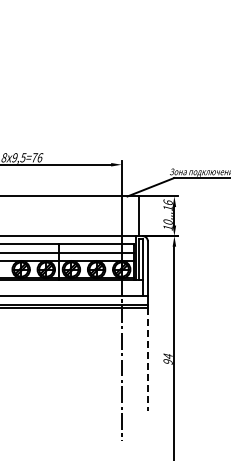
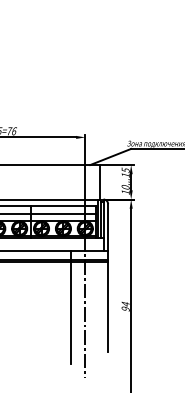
text: (167, 202) -> (125, 170), 10...16 -> 10...15
line: (105, 359) -> (71, 306), added
line: (147, 359) -> (107, 306), dashed -> solid

